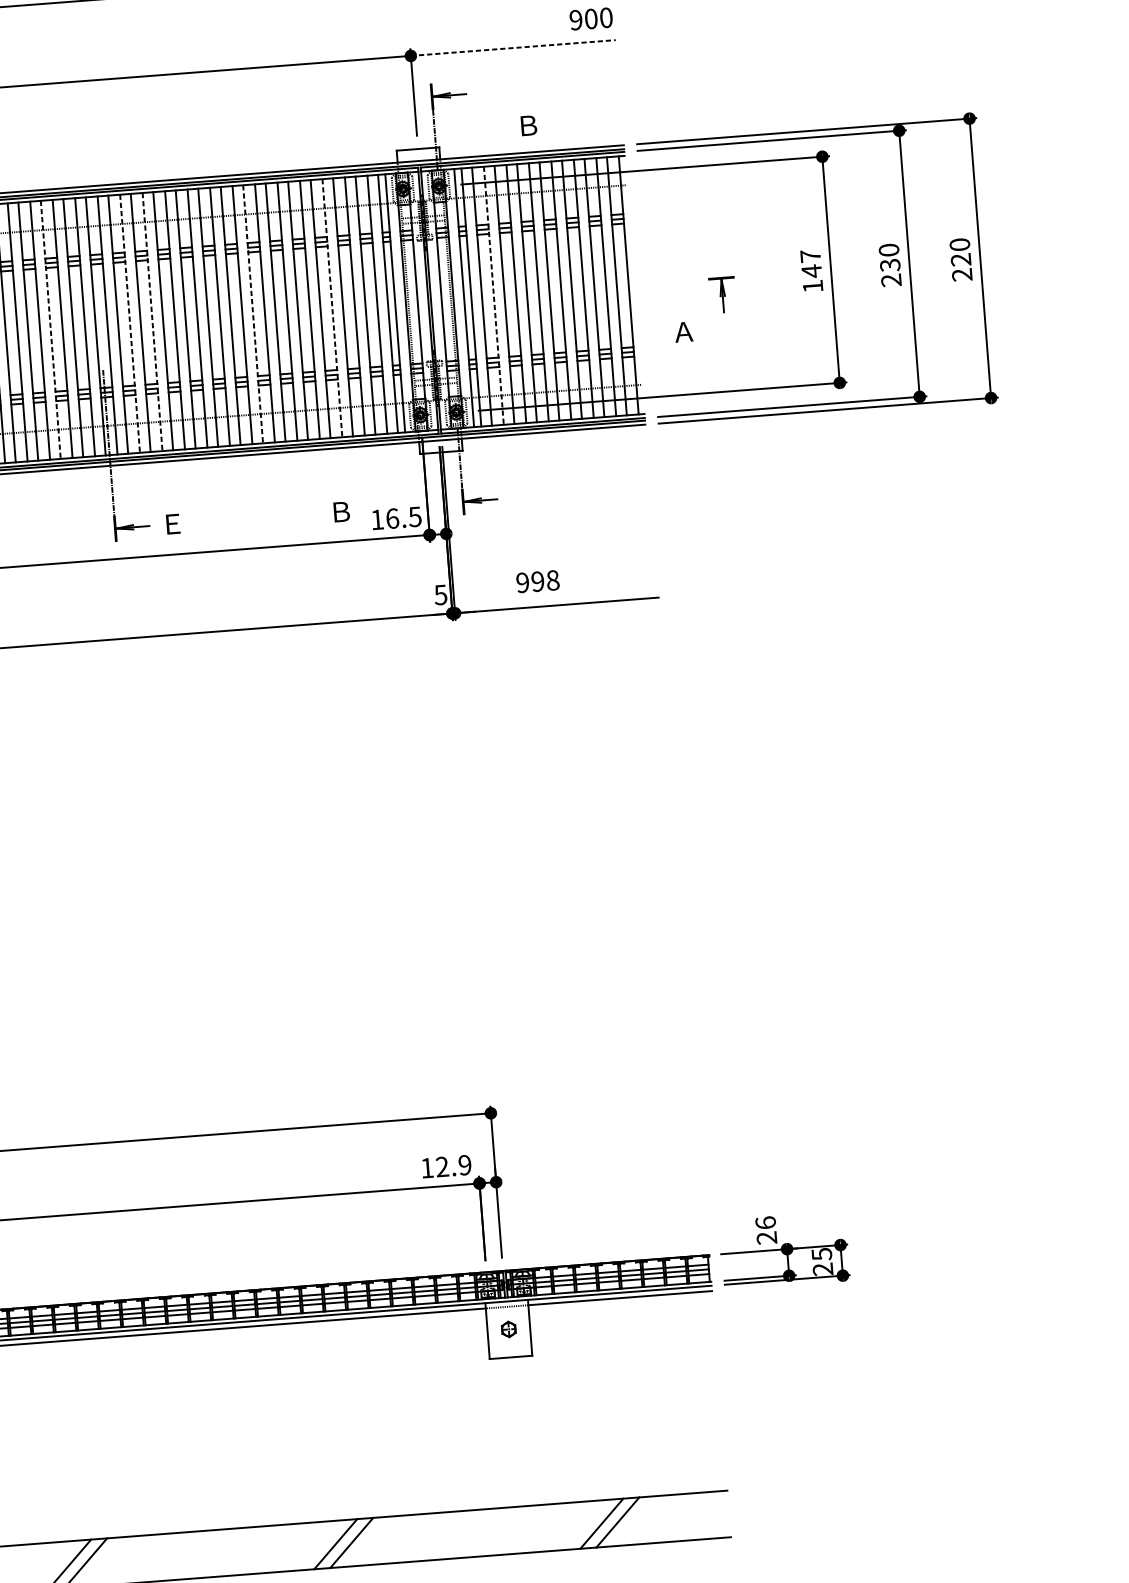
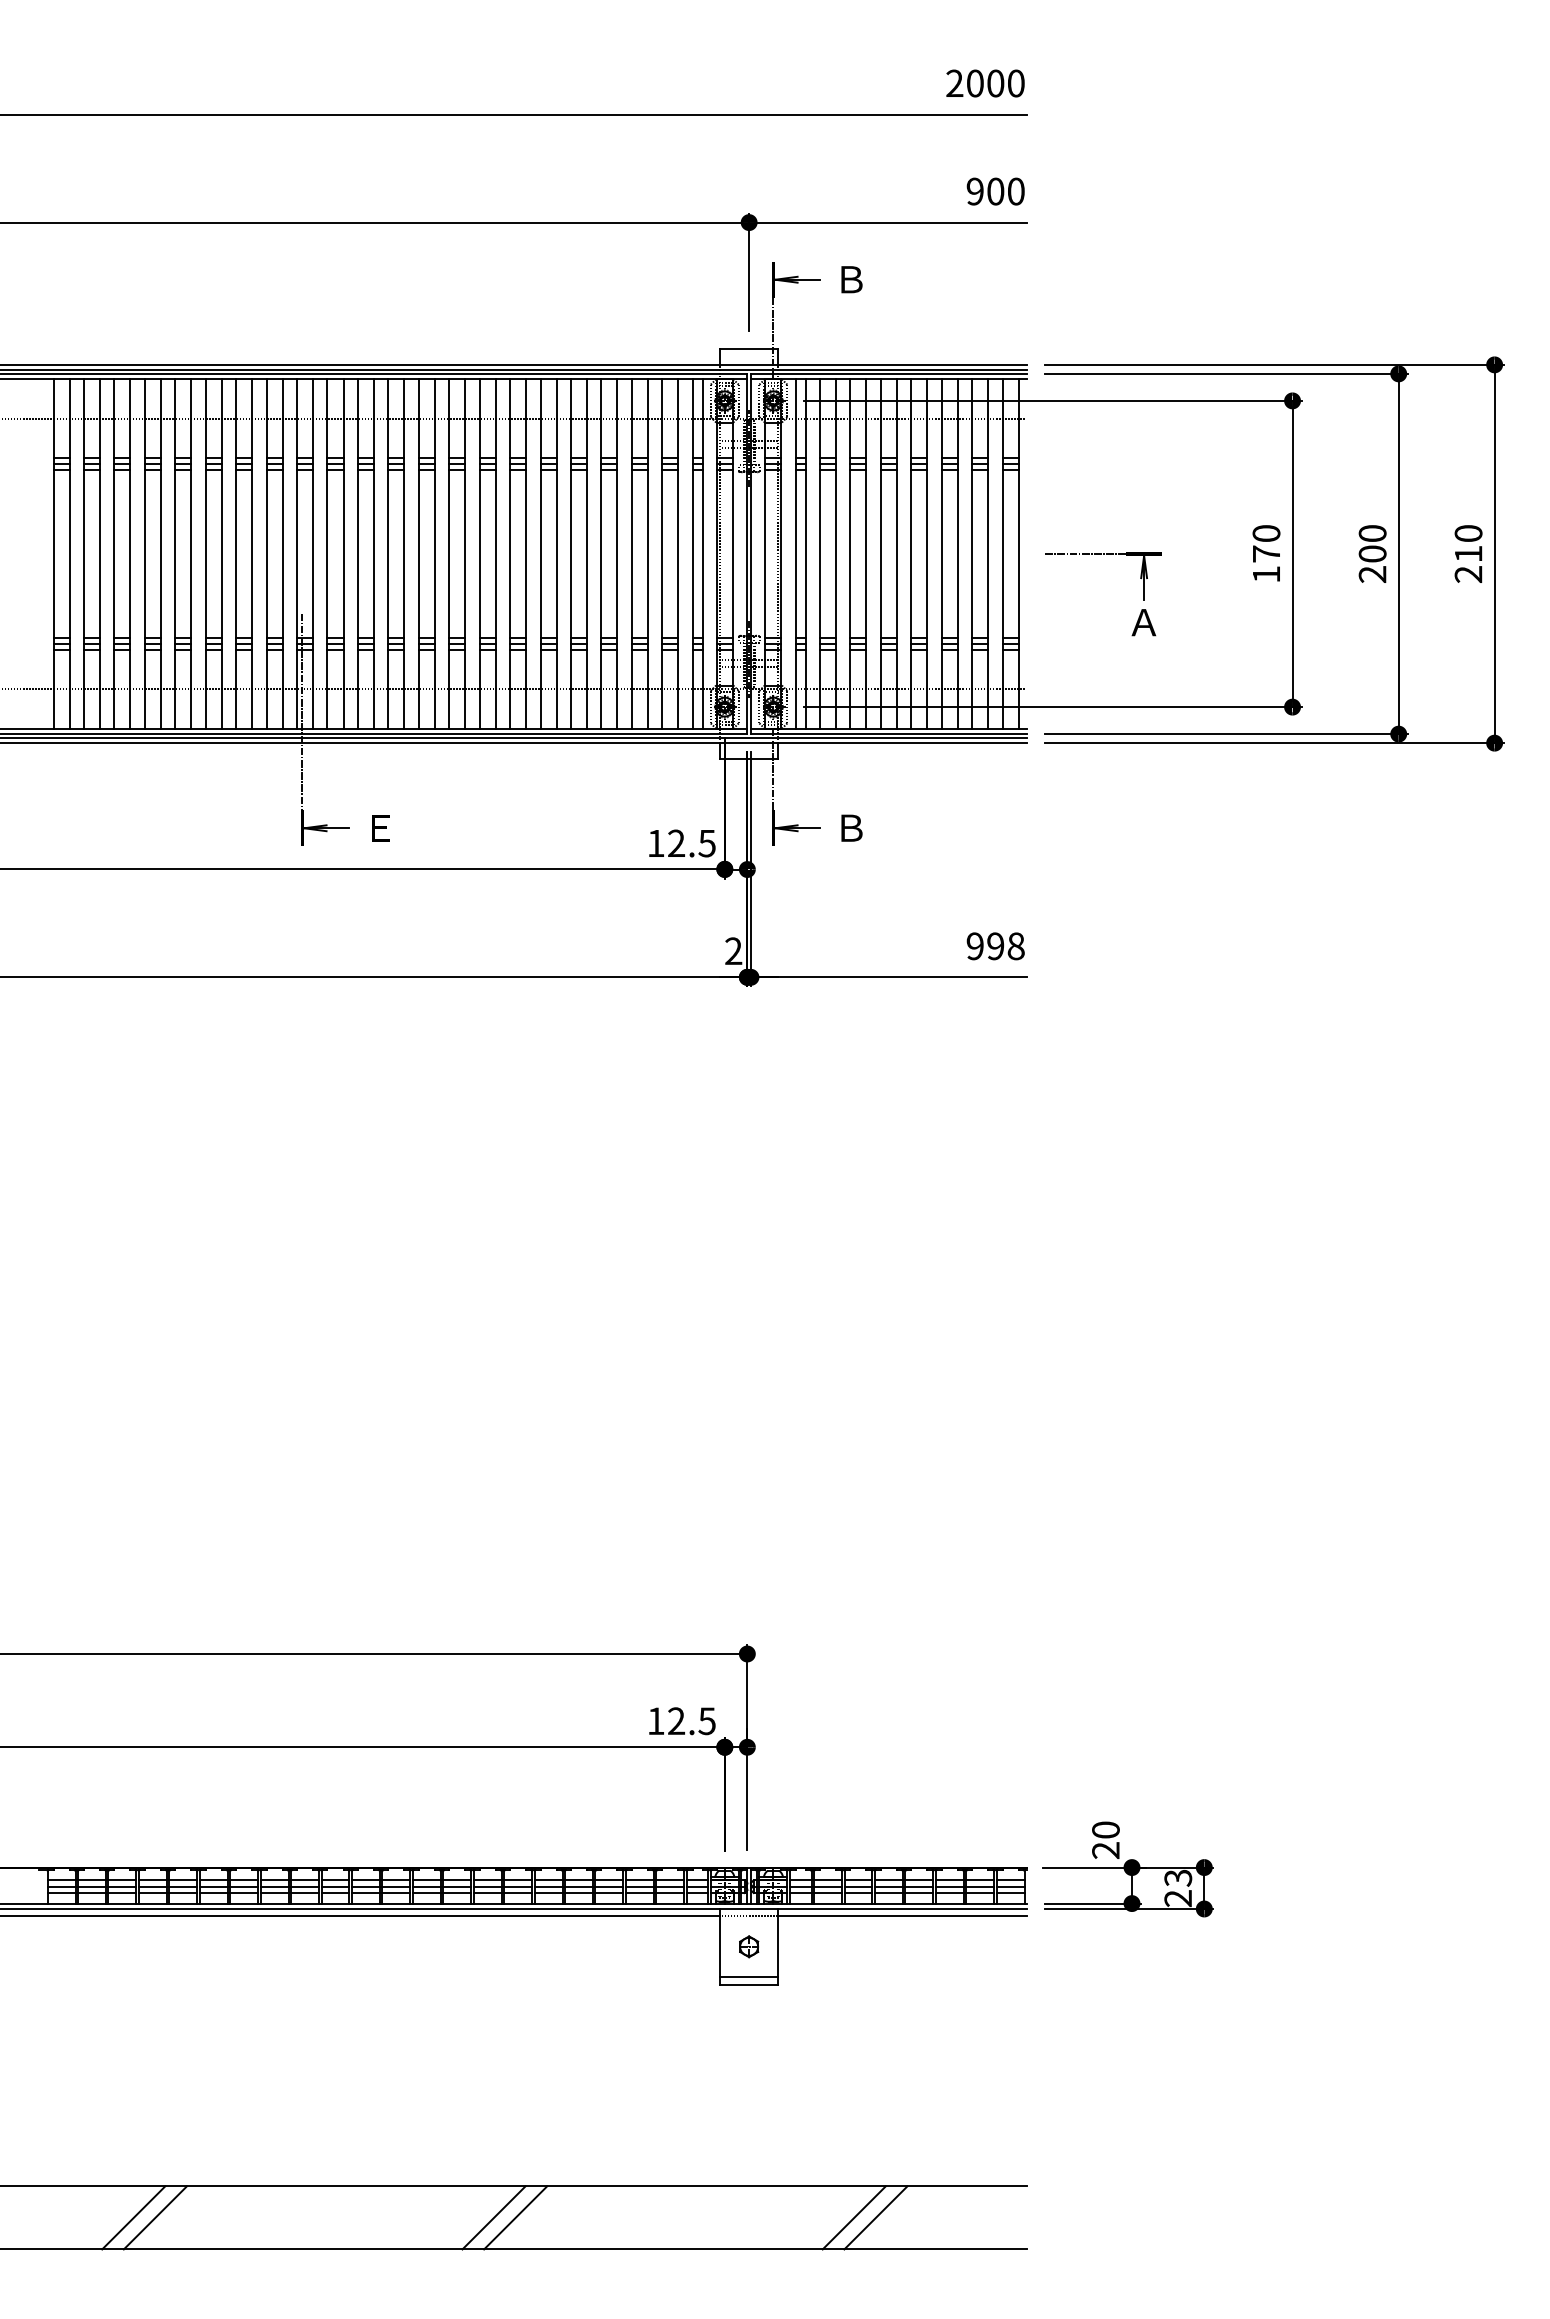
line: (513, 47) -> (887, 222), dashed -> solid
text: (528, 125) -> (851, 279), moved
text: (960, 259) -> (1468, 553), 220 -> 210
text: (811, 264) -> (1266, 544), 147 -> 170
text: (890, 264) -> (1372, 553), 230 -> 200
line: (678, 281) -> (1085, 554), added
line: (494, 296) -> (836, 554), dashed -> solid
line: (332, 308) -> (617, 554), dashed -> solid
line: (253, 314) -> (510, 554), dashed -> solid
line: (152, 322) -> (373, 554), dashed -> solid
line: (130, 324) -> (343, 554), dashed -> solid
line: (51, 330) -> (236, 554), dashed -> solid
text: (683, 332) -> (1143, 622), moved
text: (341, 511) -> (851, 827), moved
text: (392, 518) -> (676, 843), 16.5 -> 12.5
text: (537, 581) -> (995, 946), moved
text: (440, 595) -> (733, 951), 5 -> 2
text: (464, 1165) -> (706, 1721), 12.9 -> 12.5
text: (765, 1222) -> (1105, 1829), 26 -> 20
text: (821, 1253) -> (1177, 1877), 25 -> 23
line: (510, 1352) -> (748, 1977), added

